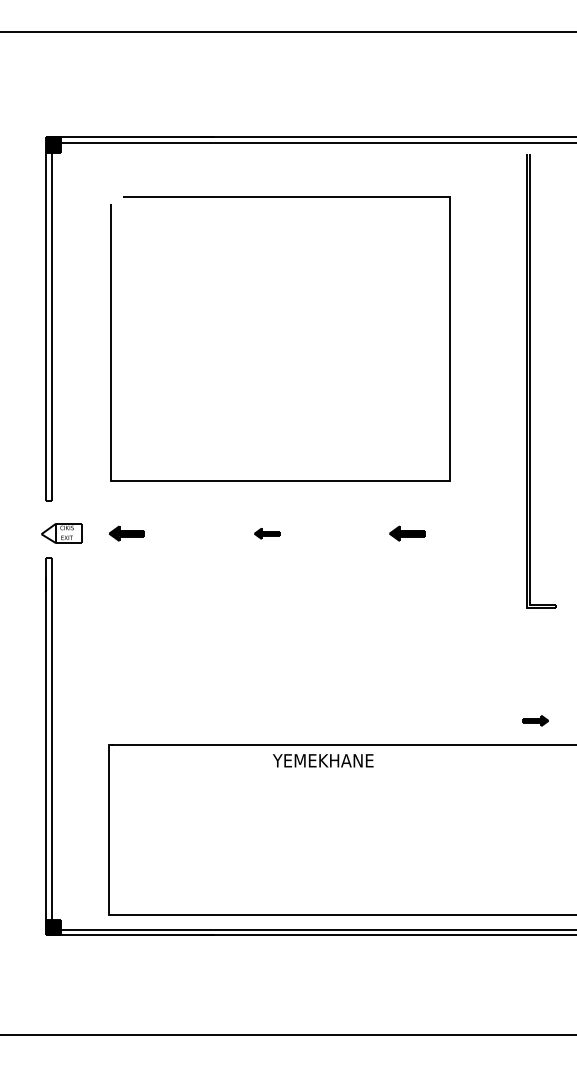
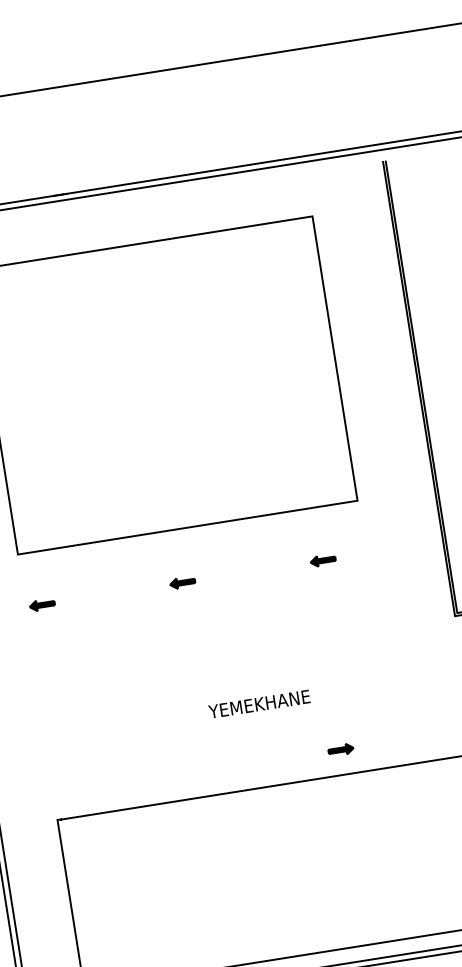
part: (127, 533) -> (42, 604), size x0.71
part: (407, 533) -> (323, 560), size x0.71
part: (395, 720) -> (340, 749), added
text: (323, 760) -> (259, 703), moved

